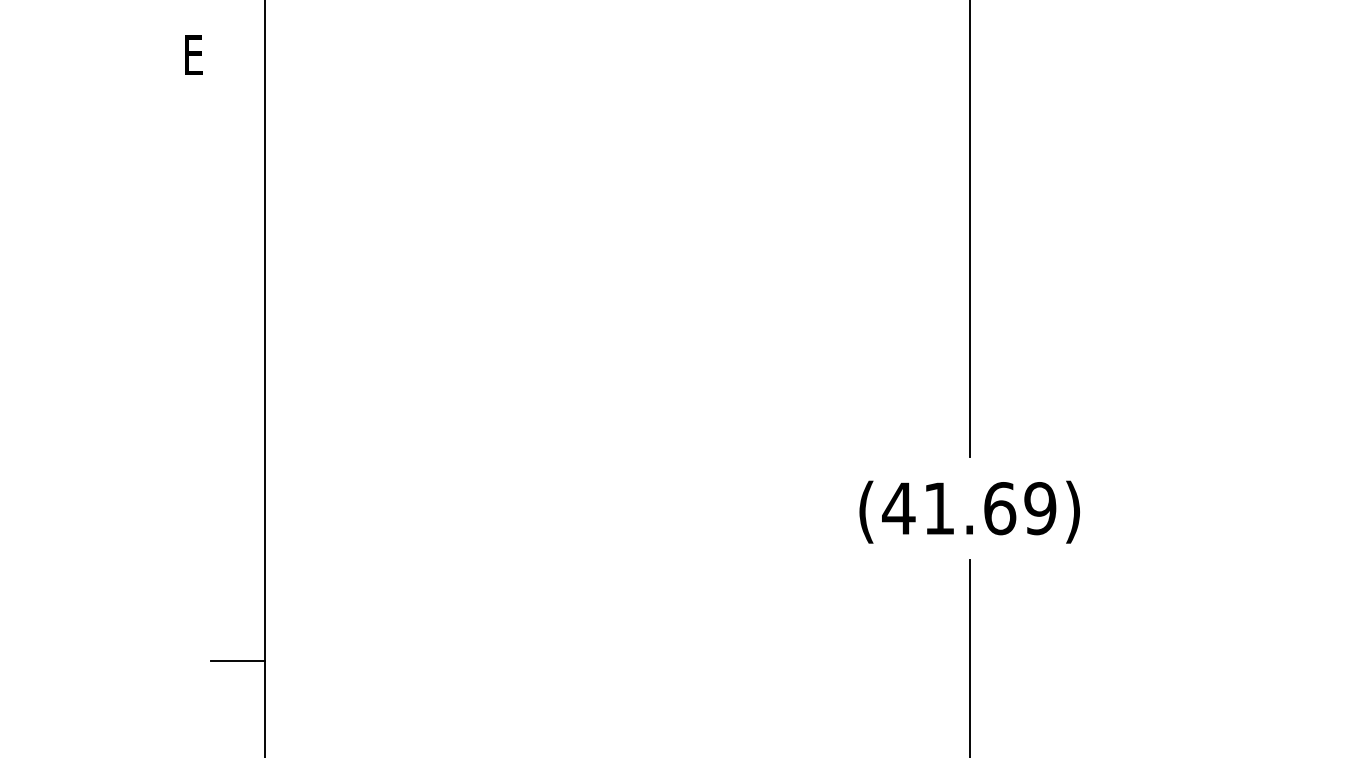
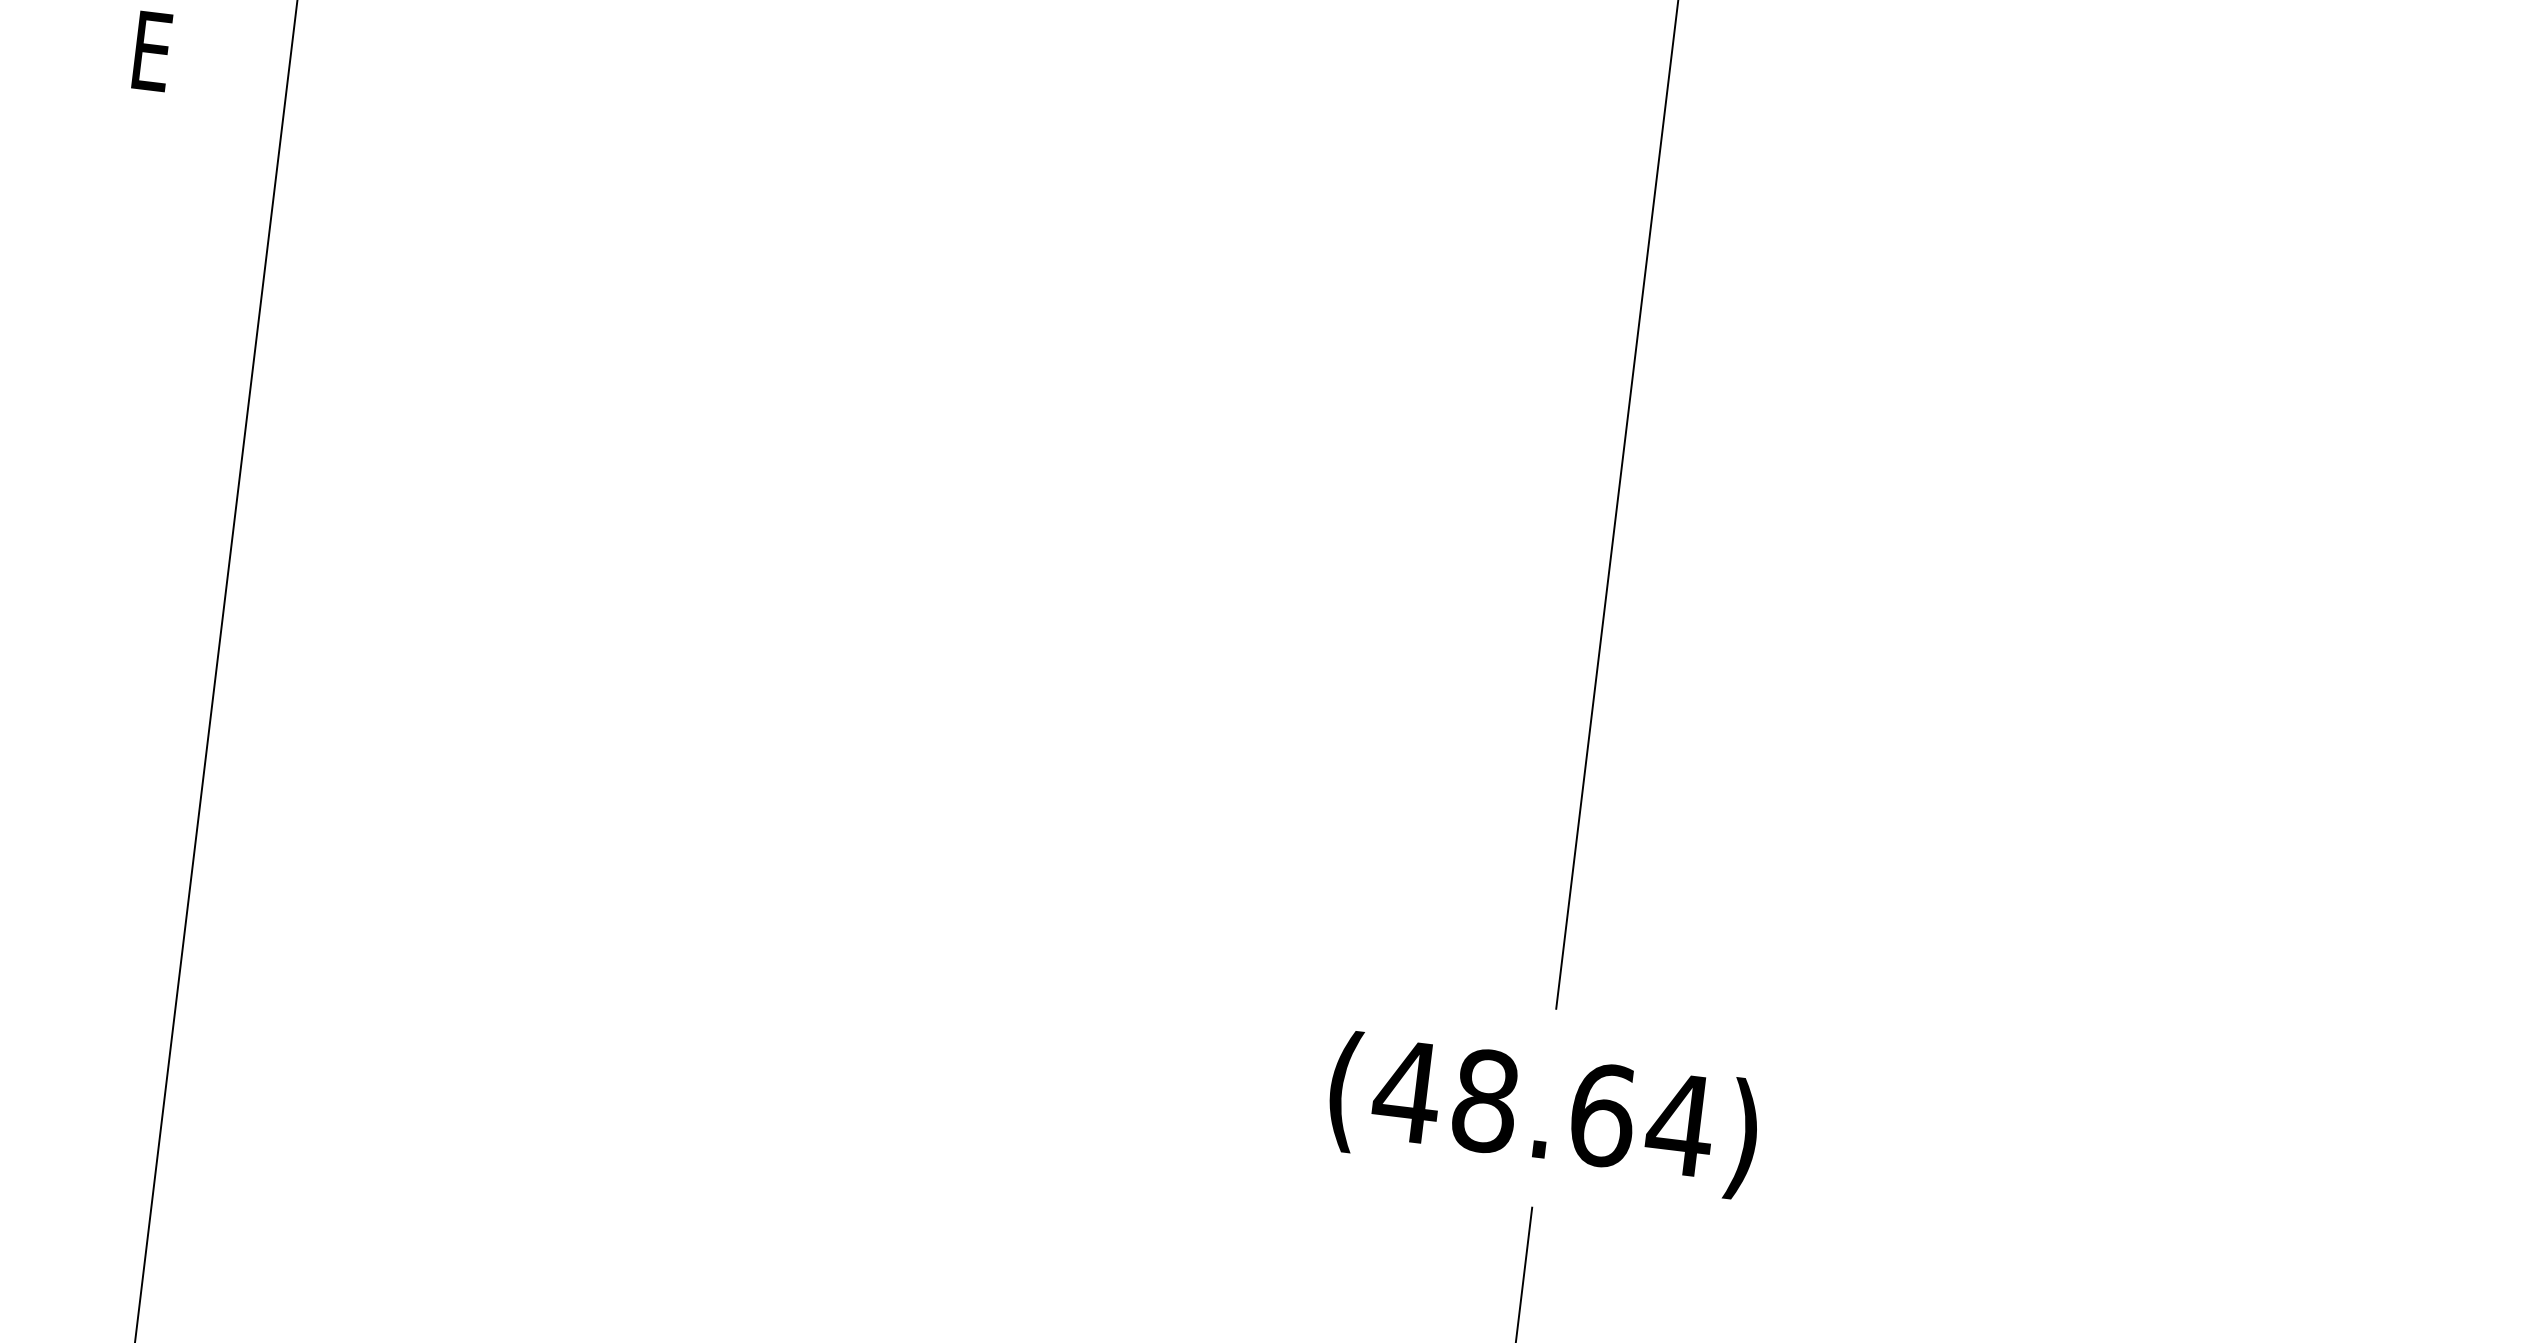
text: (990, 508) -> (1584, 1112), (41.69) -> (48.64)
line: (237, 661) -> (94, 1232), removed

